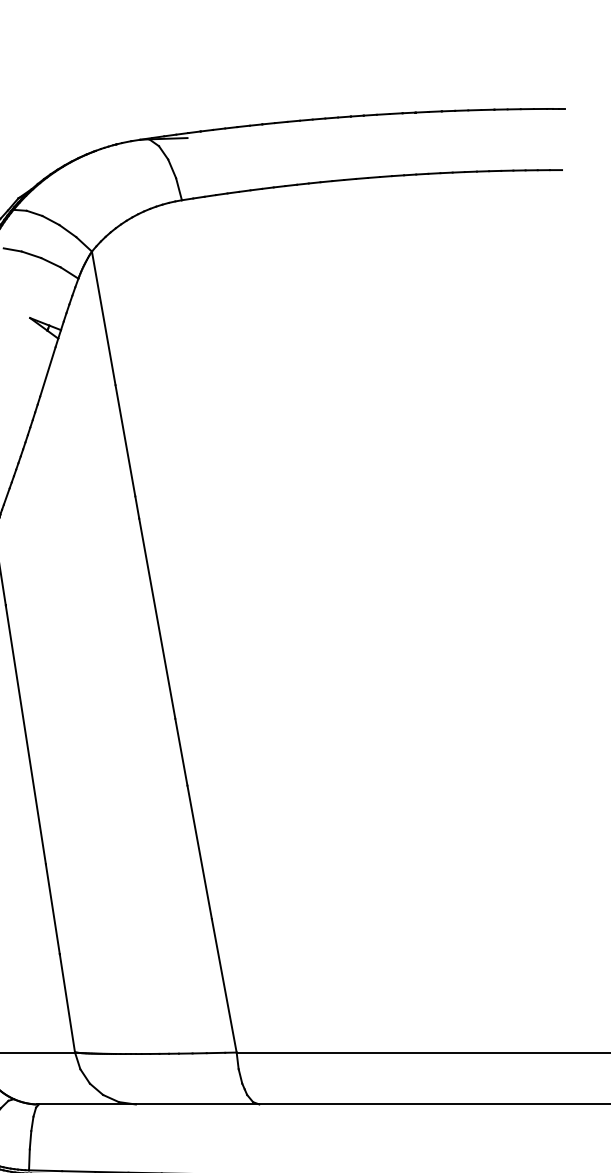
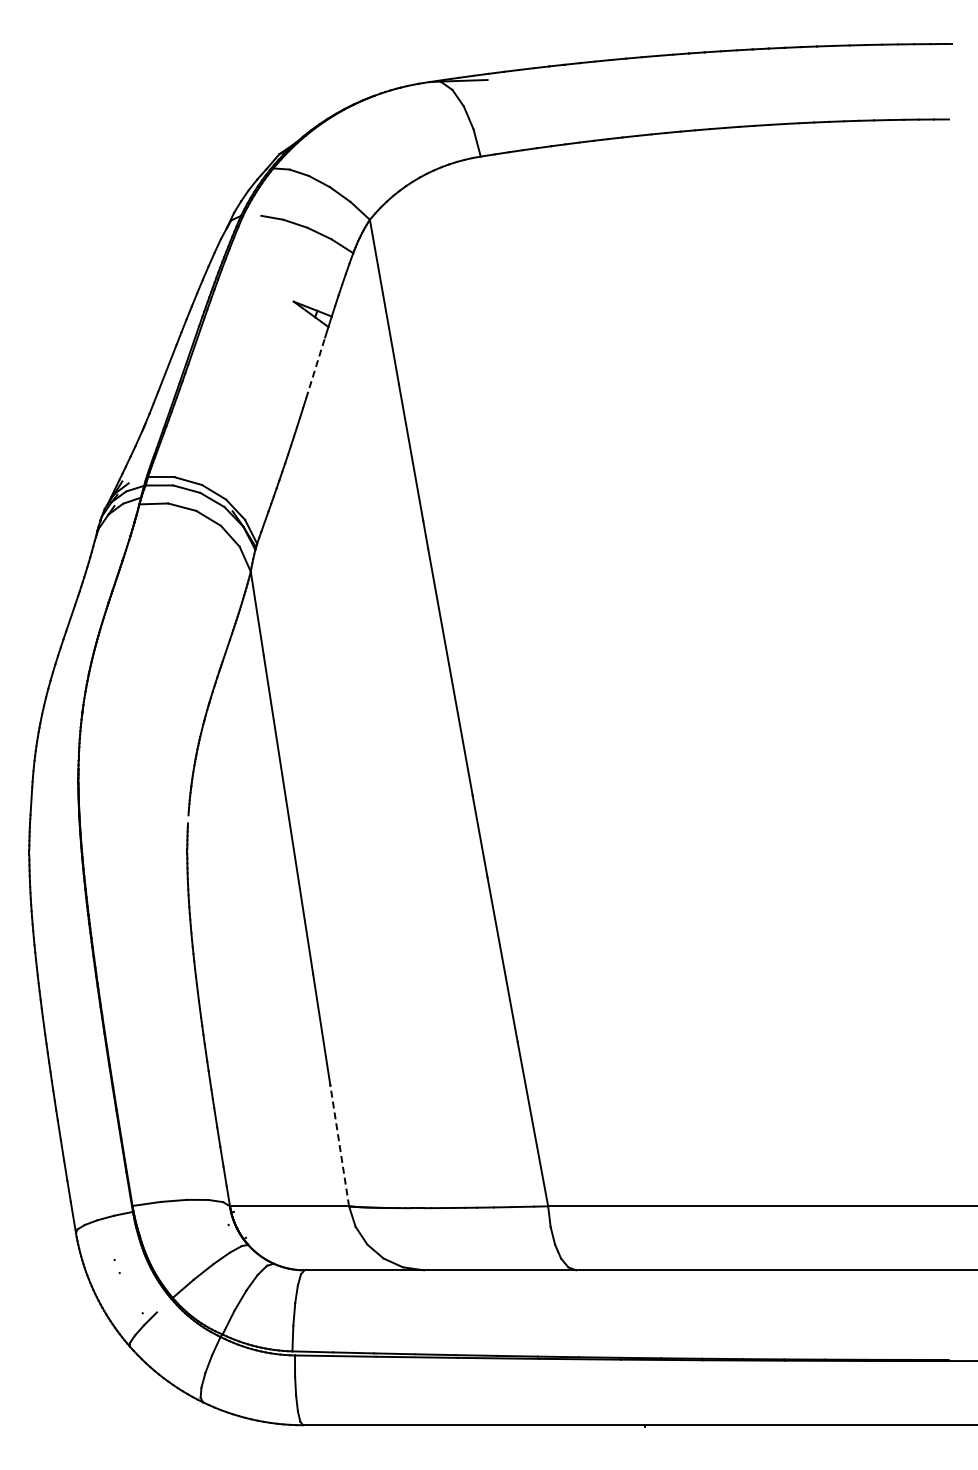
line: (47, 371) -> (315, 367), solid -> dashed
line: (67, 1003) -> (339, 1145), solid -> dashed

